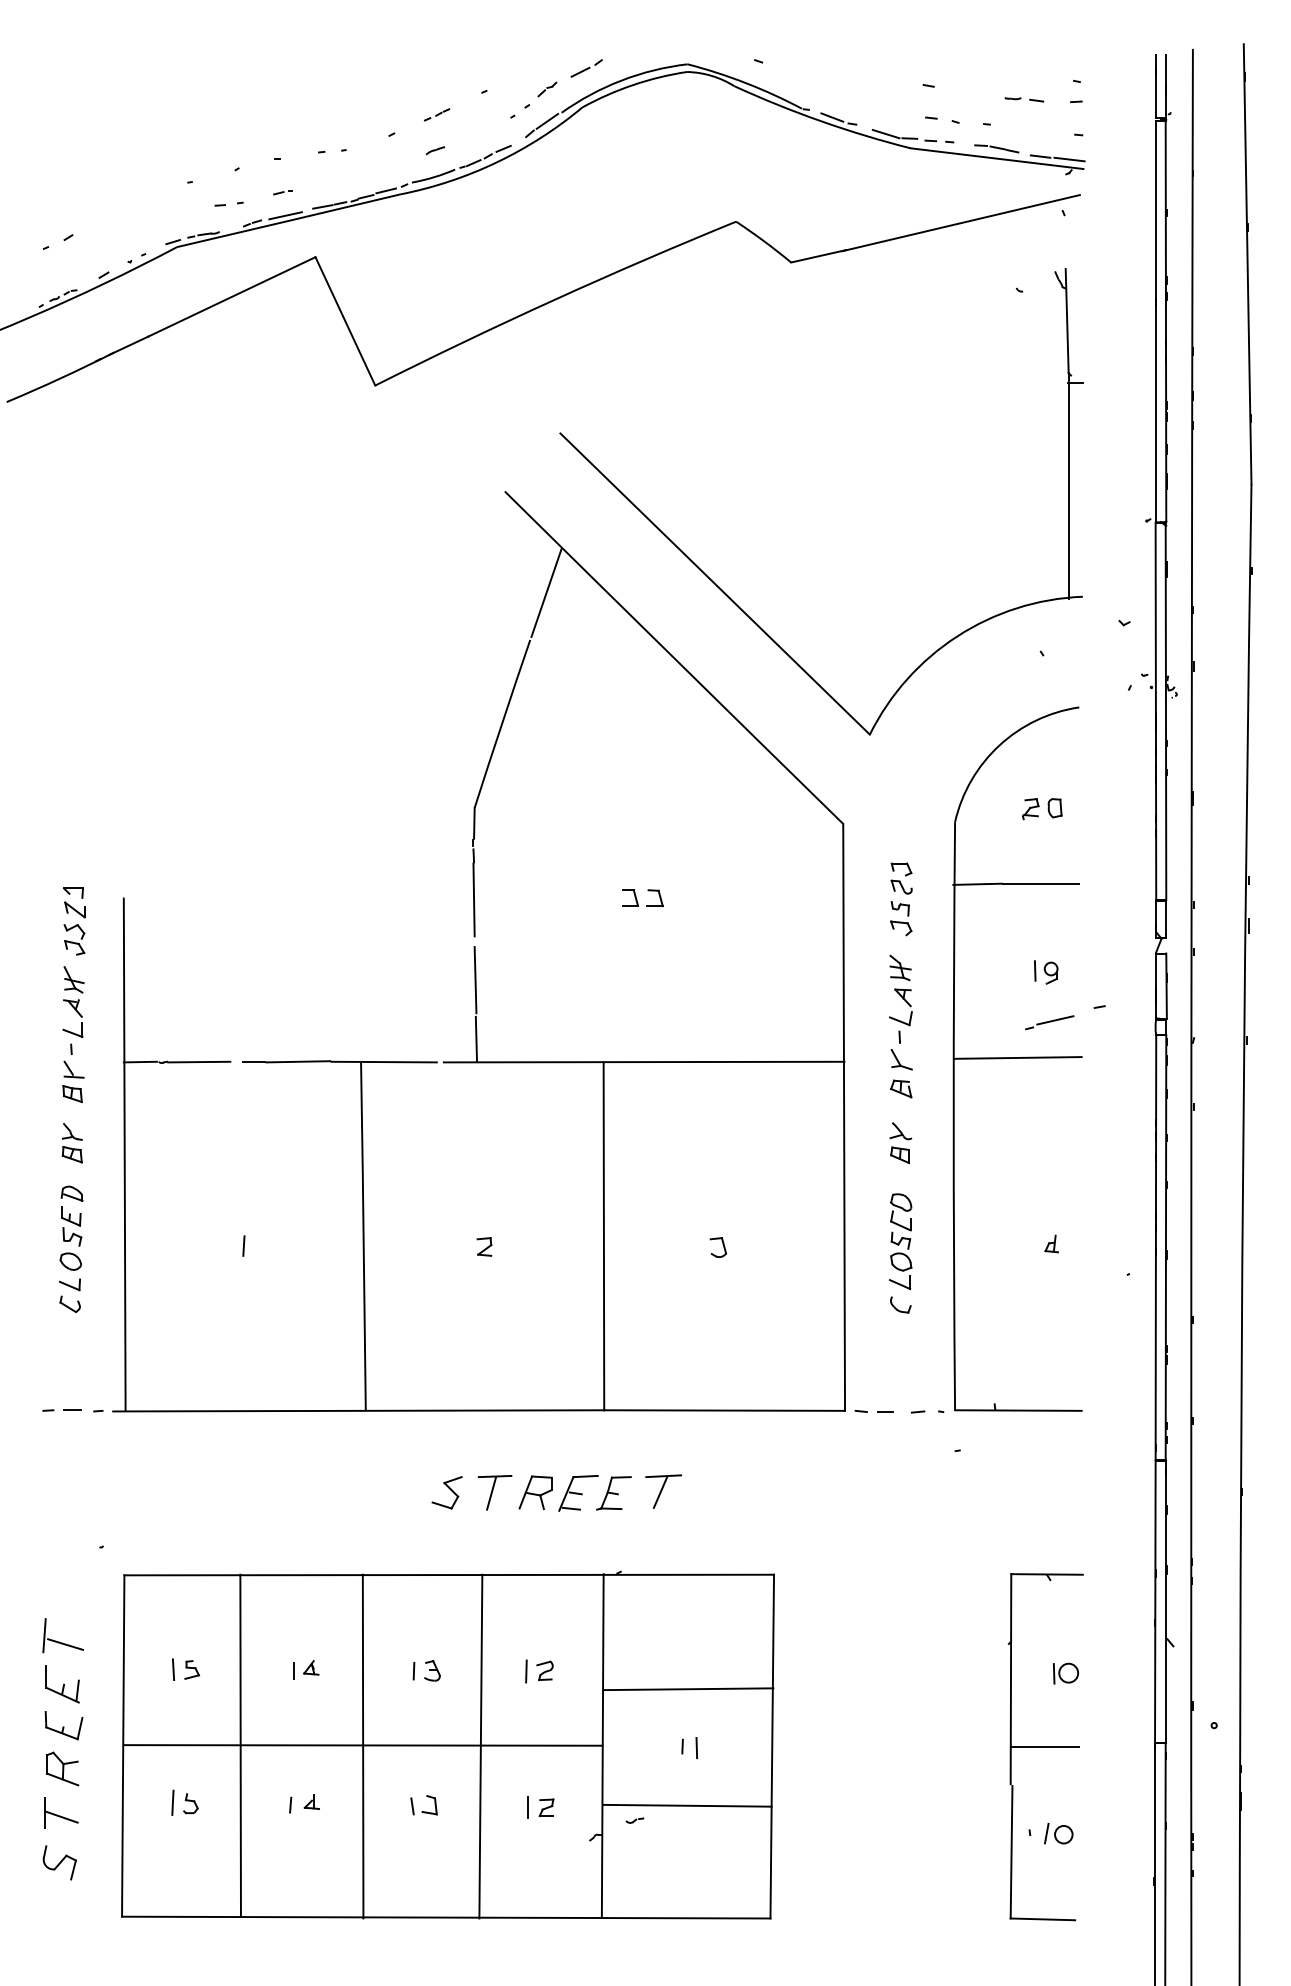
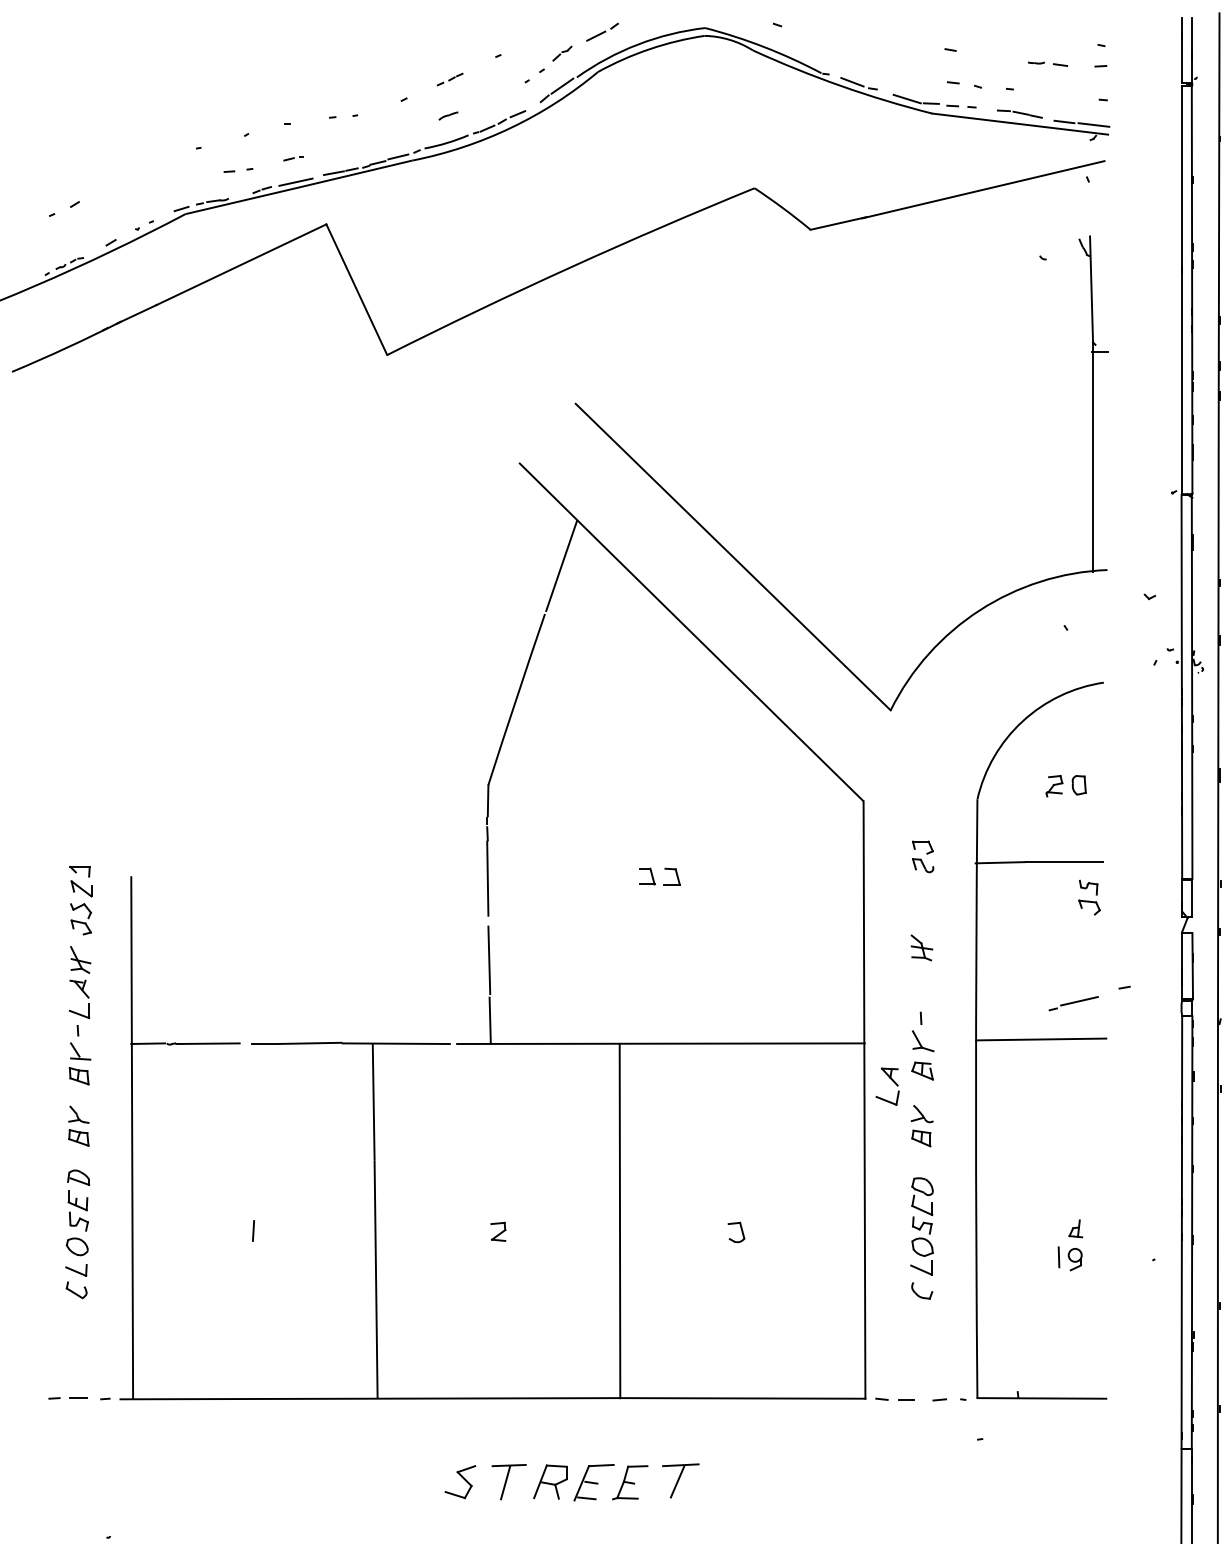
part: (901, 918) -> (1089, 897), moved
part: (1046, 972) -> (1070, 1258), moved
part: (905, 1002) -> (892, 1081), moved

